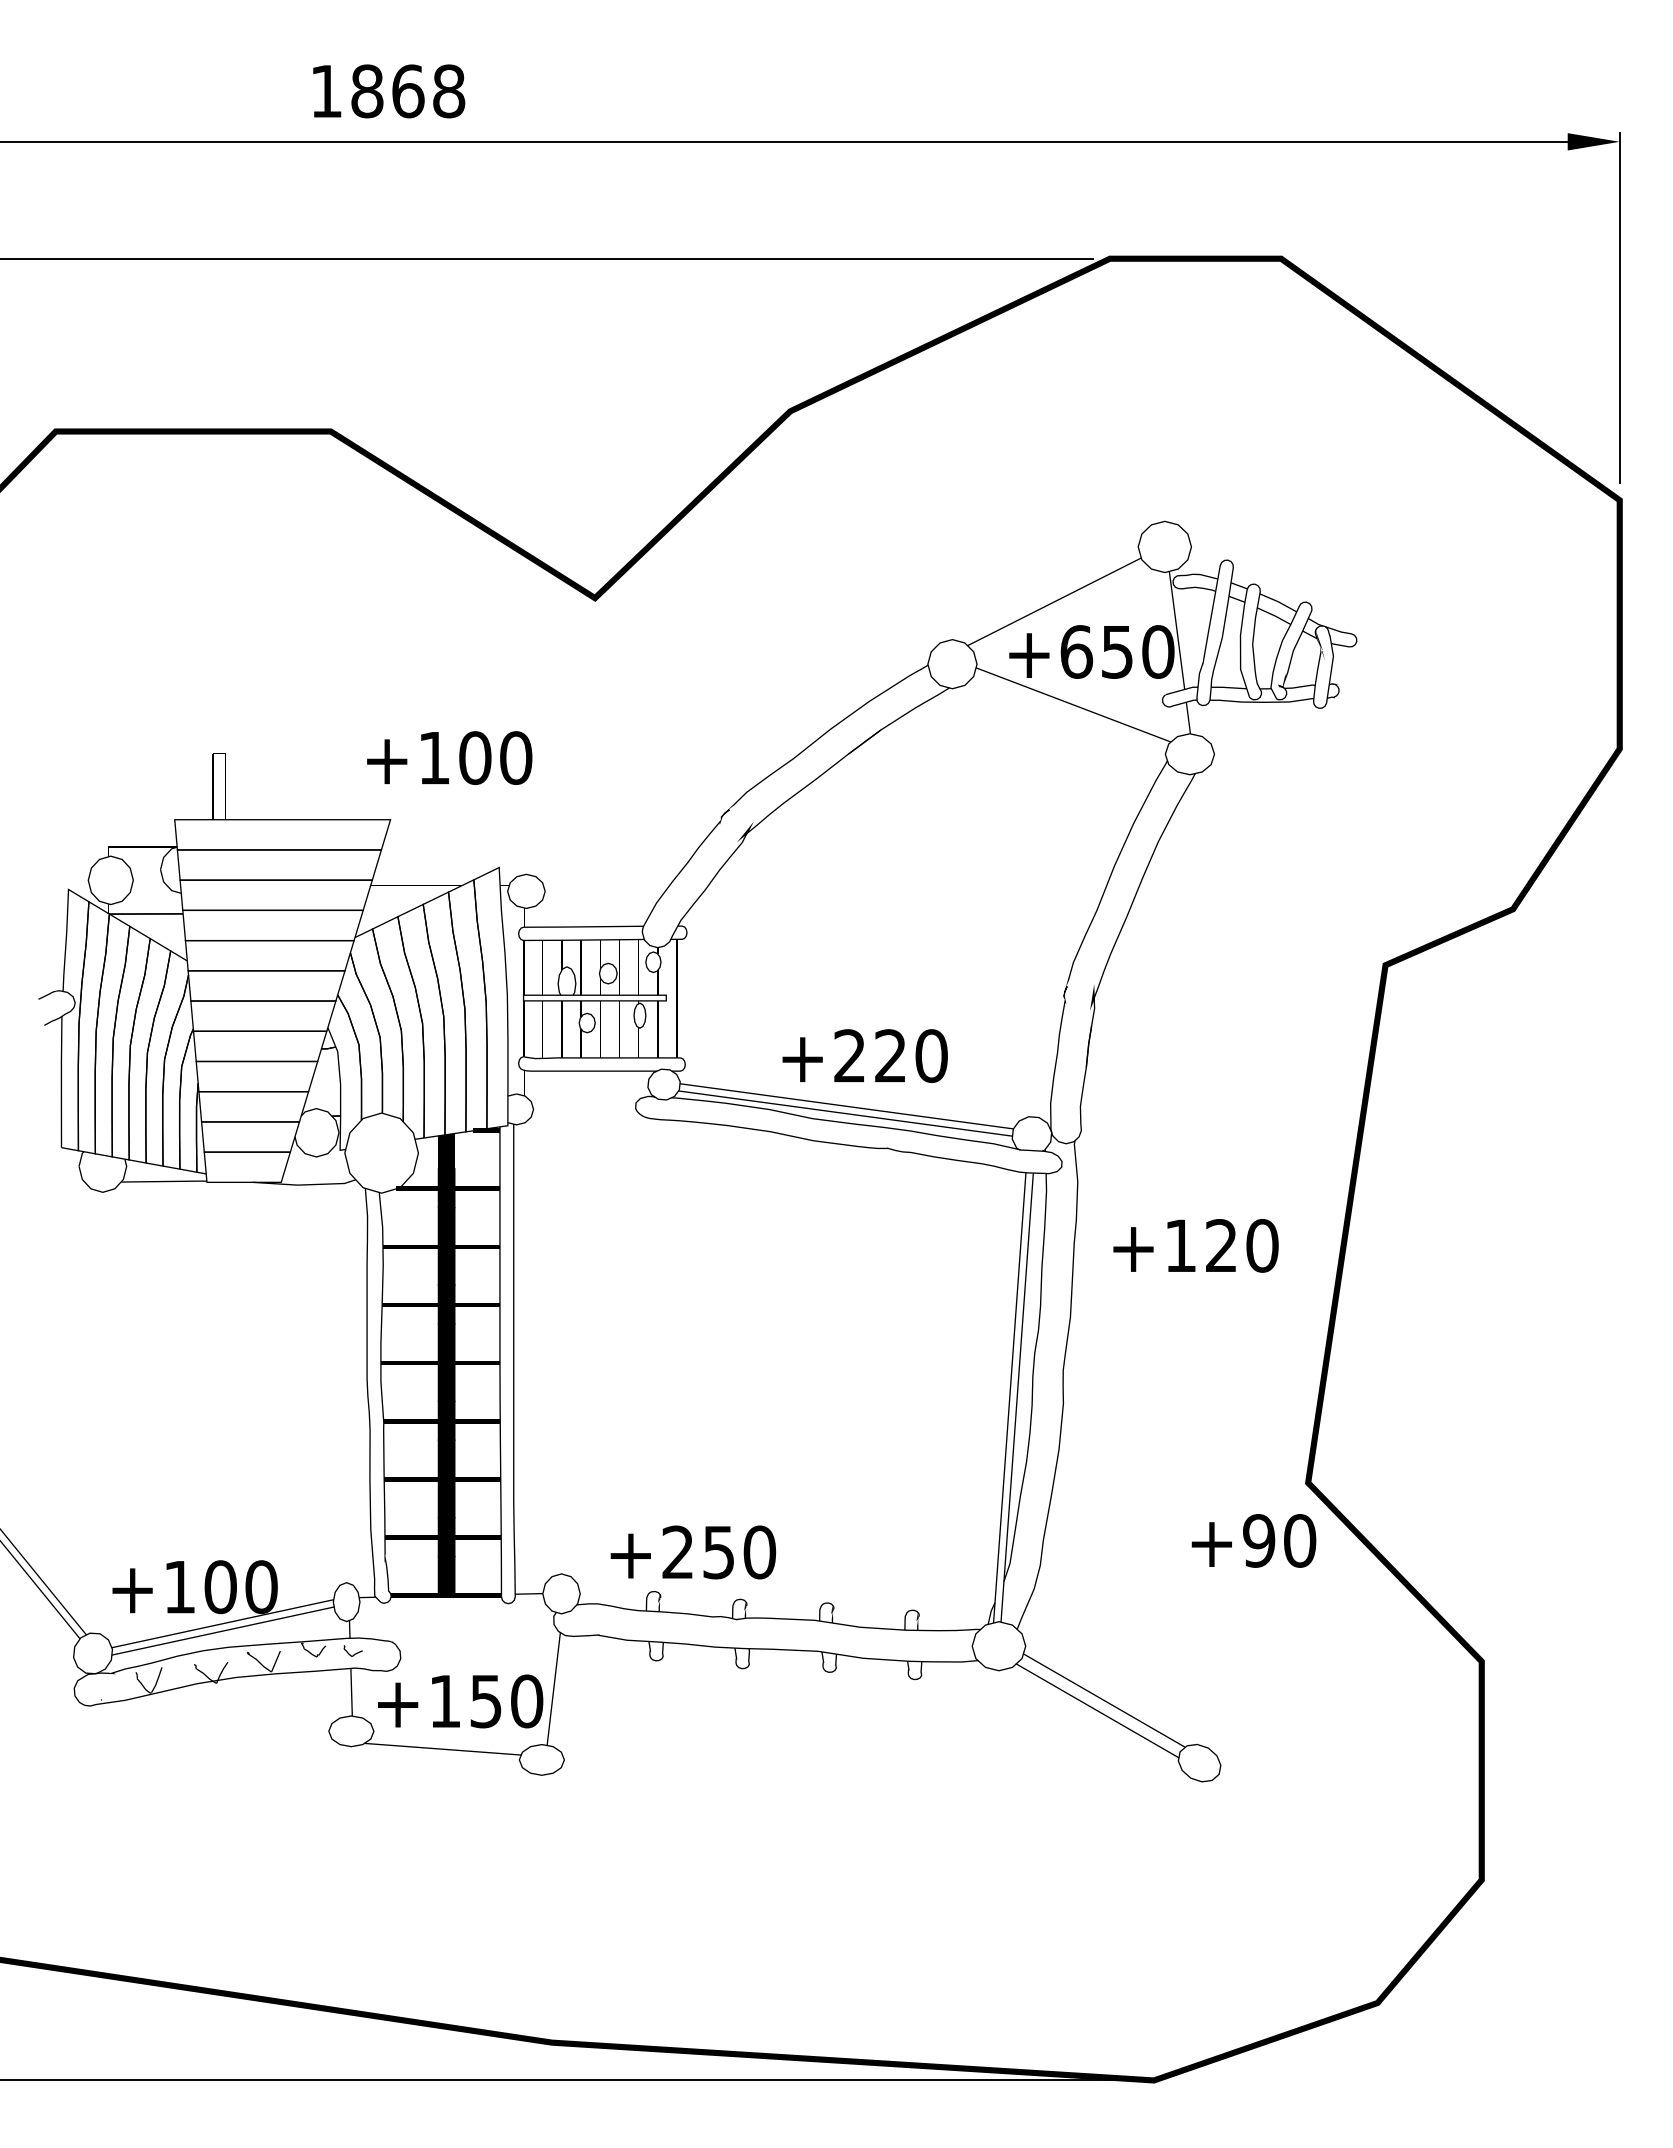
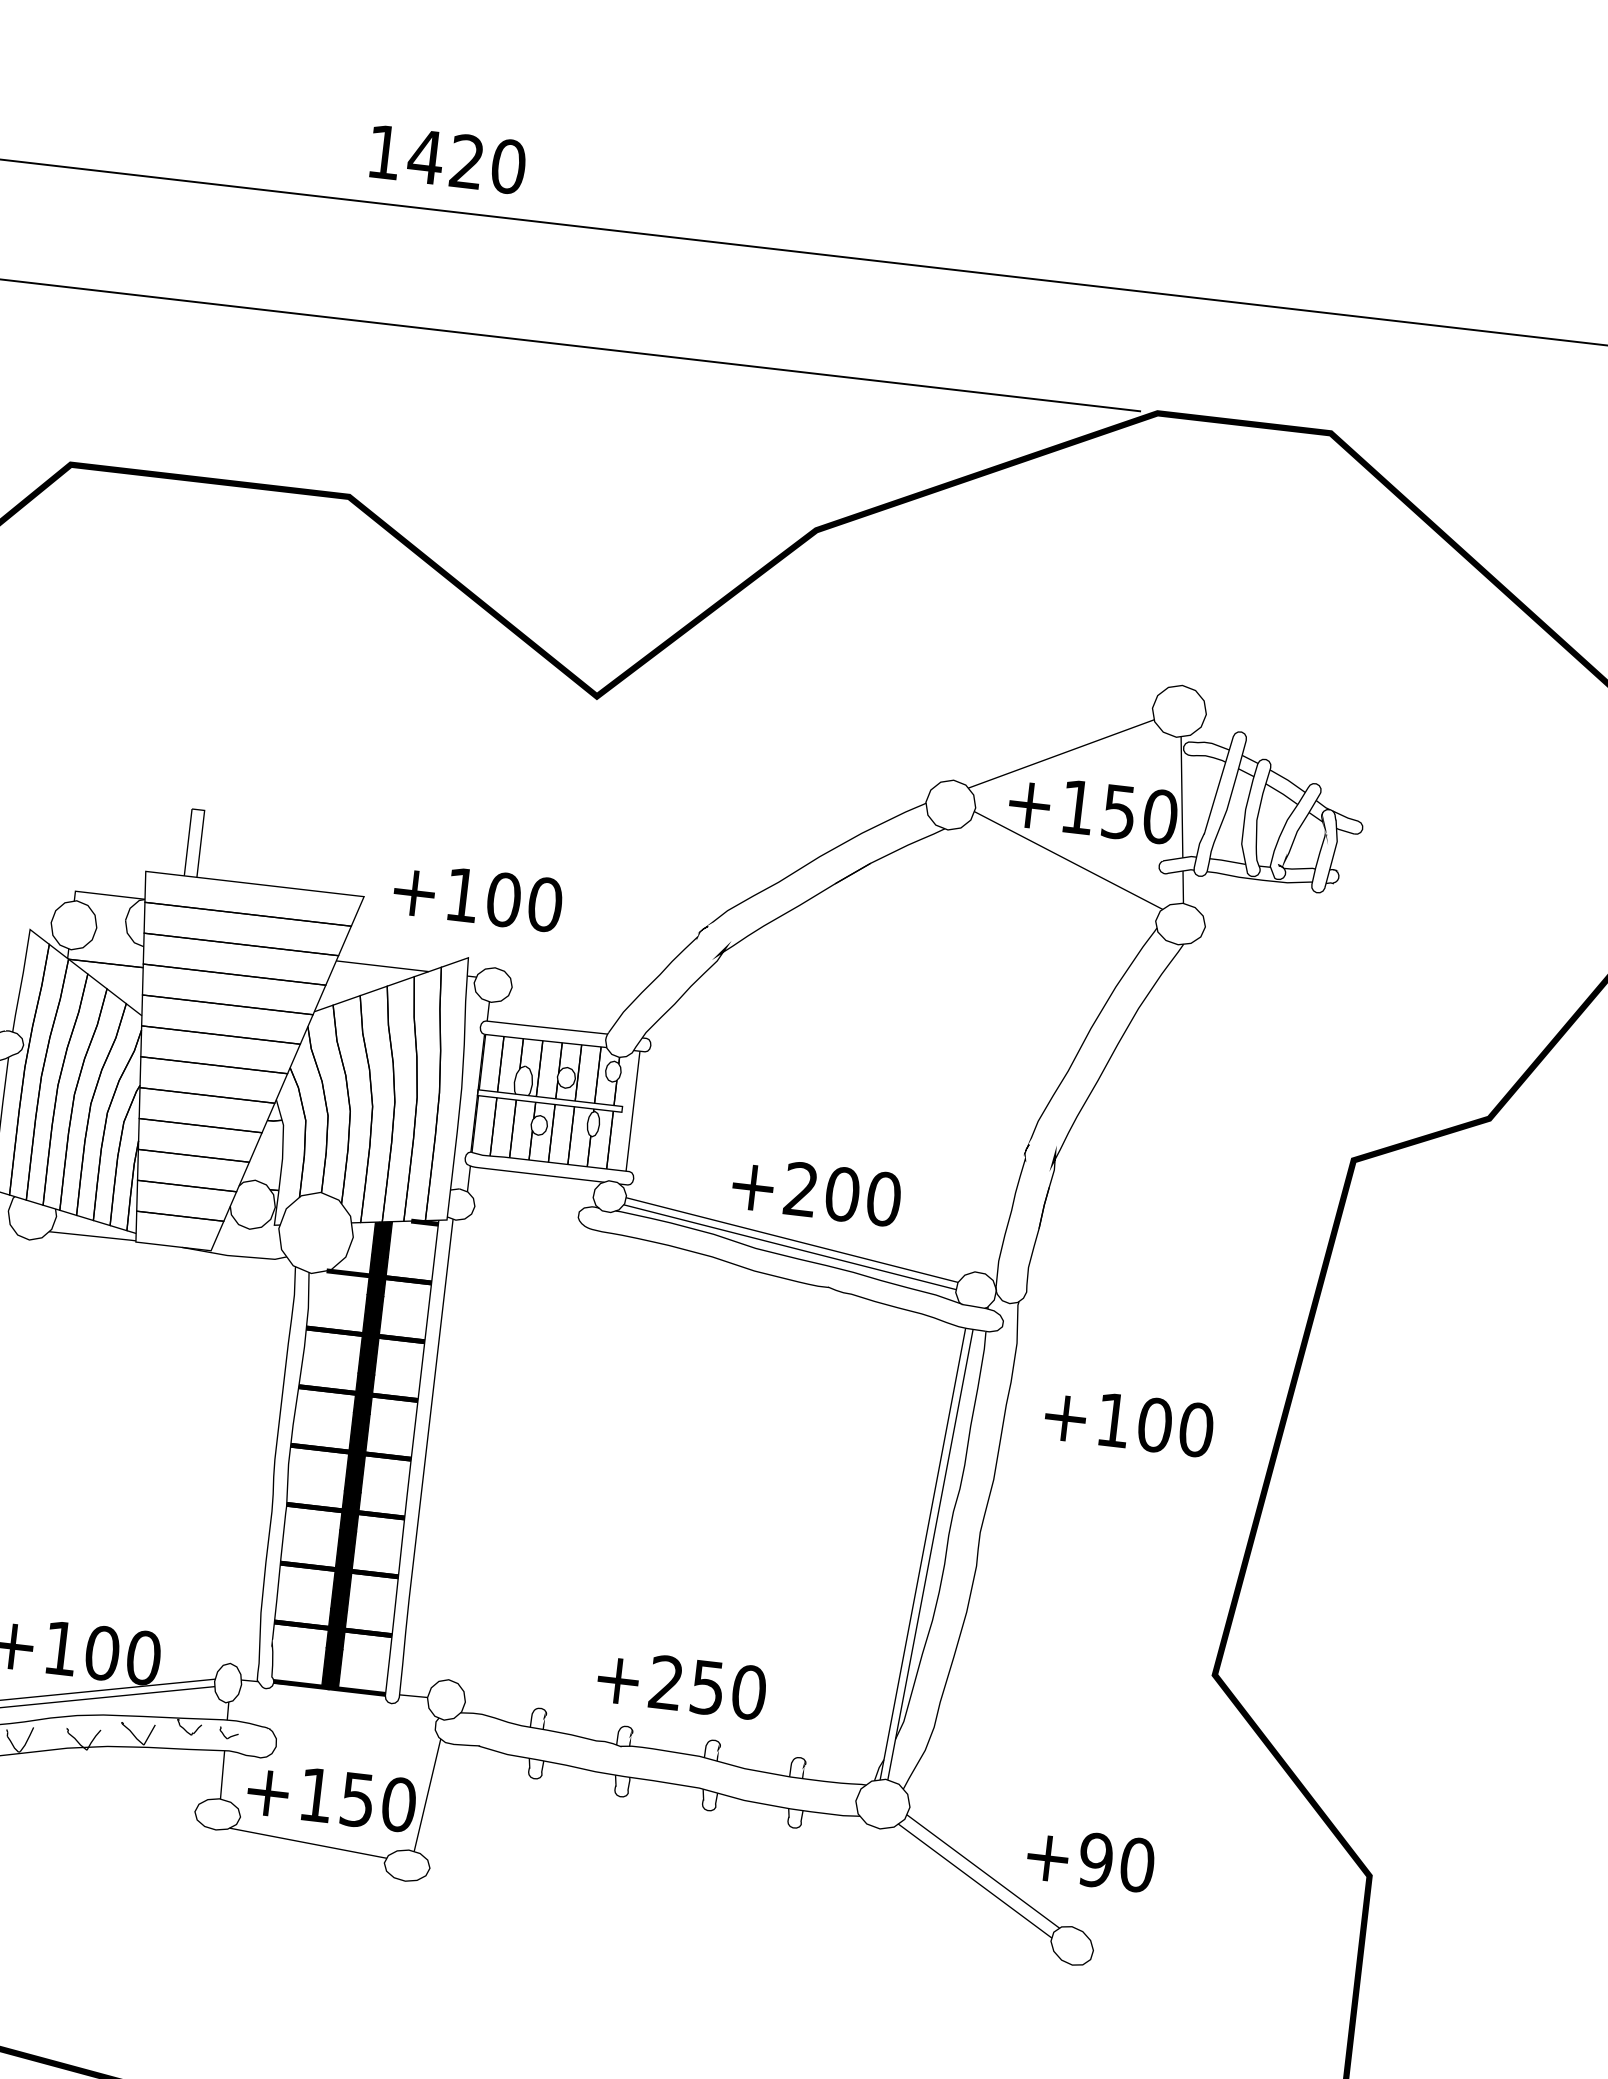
text: (407, 91) -> (466, 161), 1868 -> 1420
text: (1076, 651) -> (1077, 806), +650 -> +150
text: (449, 757) -> (477, 896), moved
text: (890, 1055) -> (842, 1193), +220 -> +200
text: (1221, 1245) -> (1154, 1424), +120 -> +100
text: (1253, 1540) -> (1090, 1859), moved
text: (693, 1552) -> (681, 1684), moved

